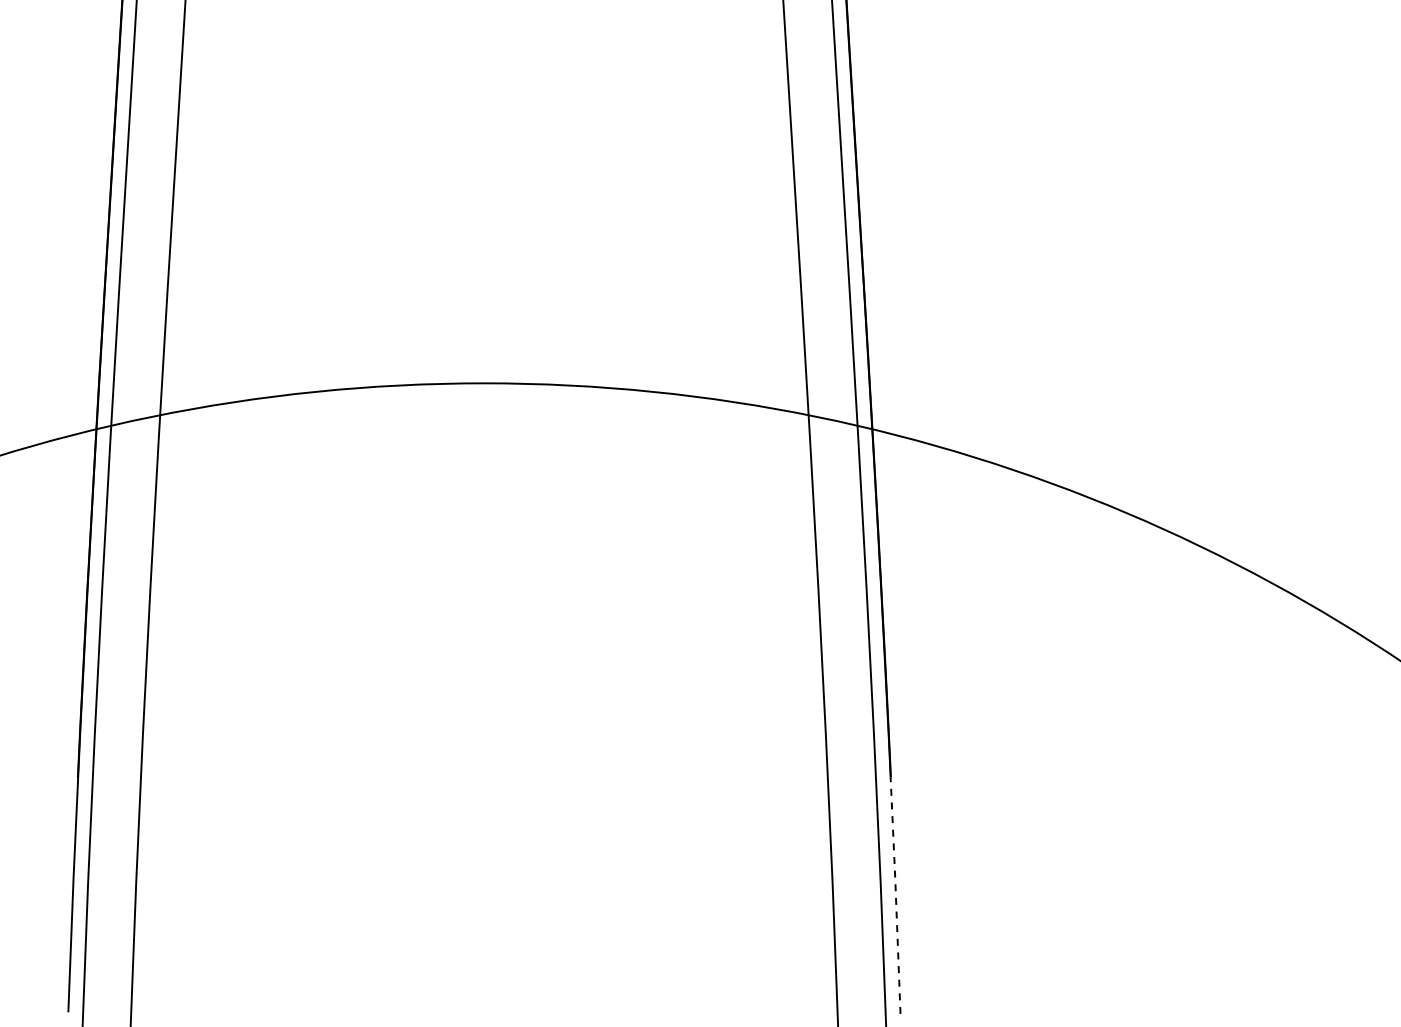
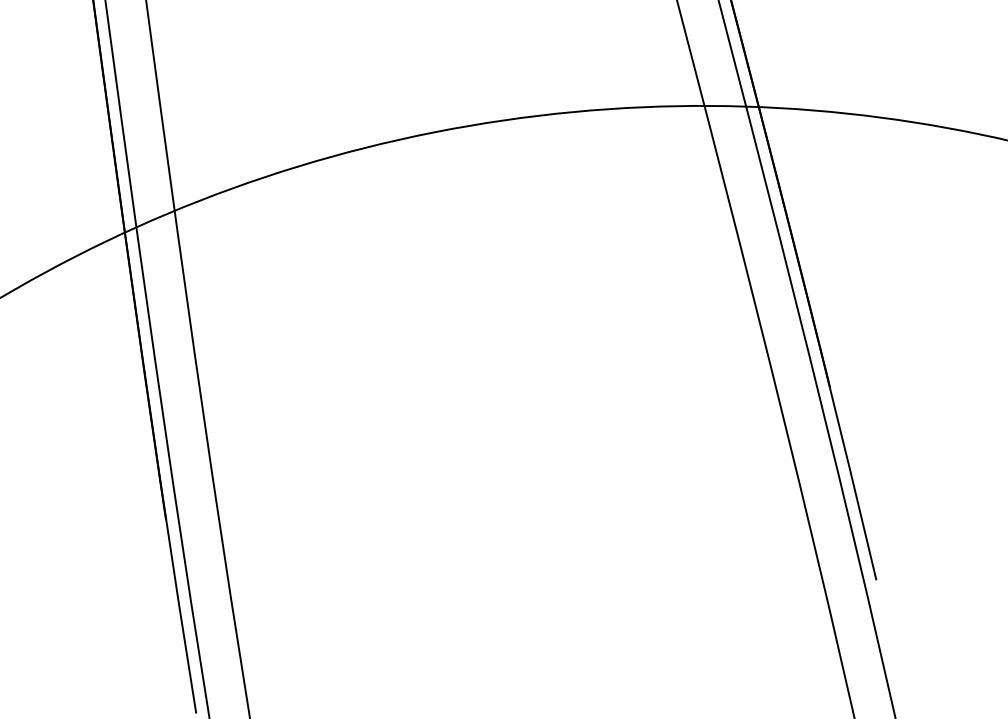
line: (895, 894) -> (853, 483), dashed -> solid

